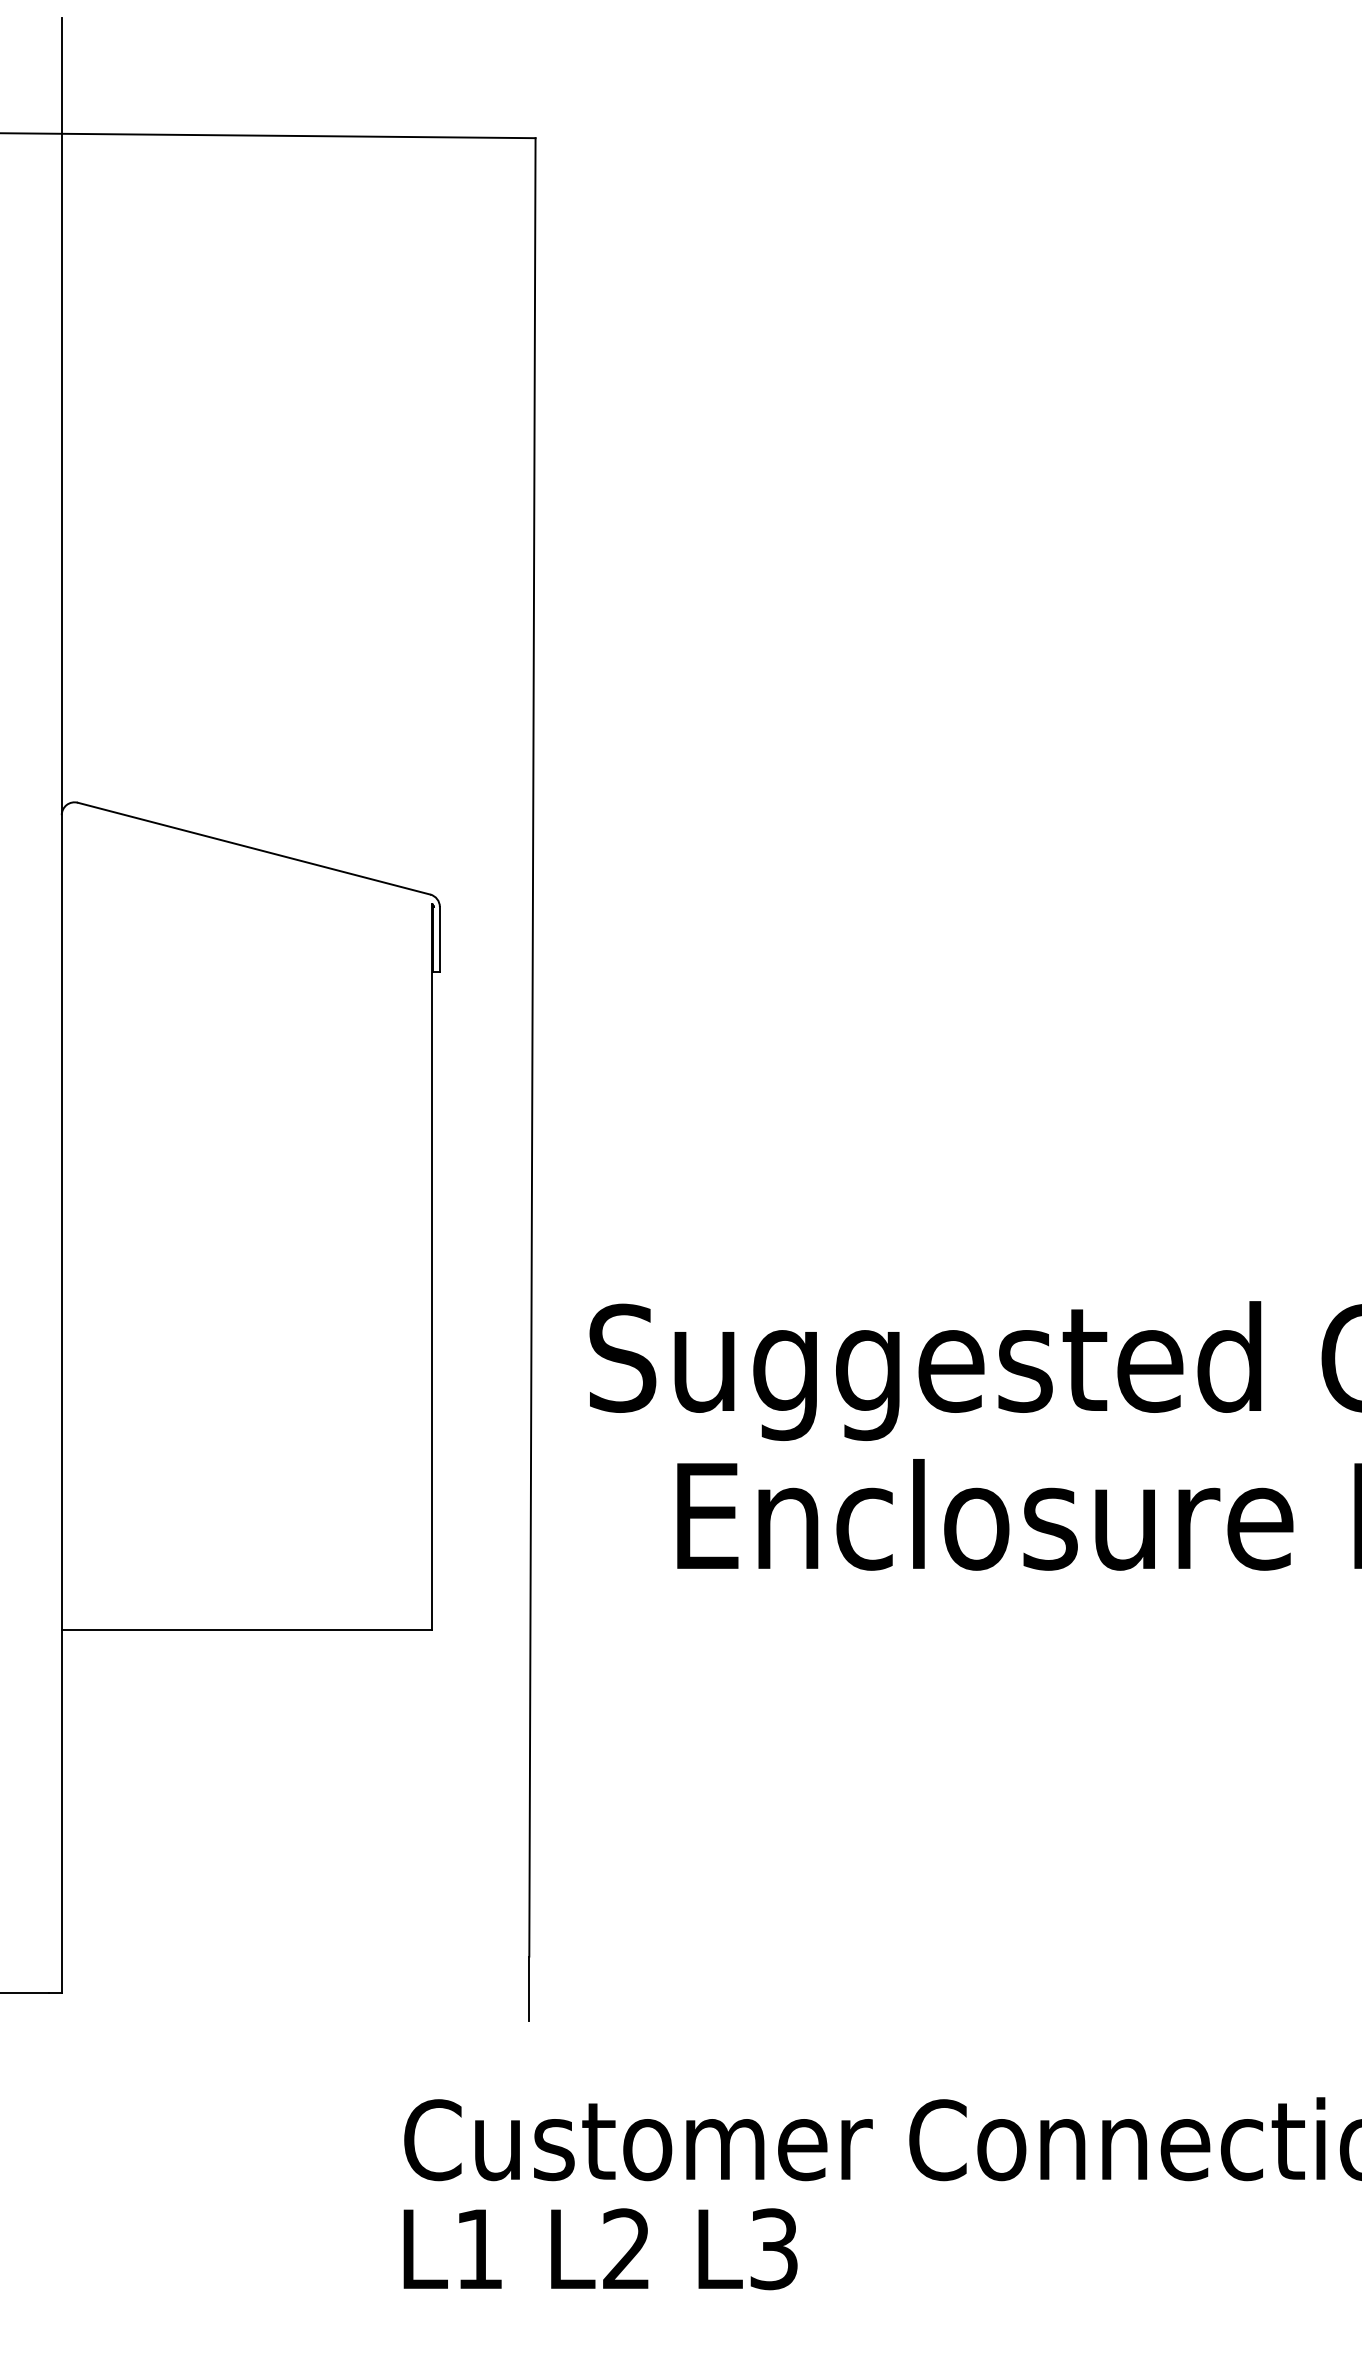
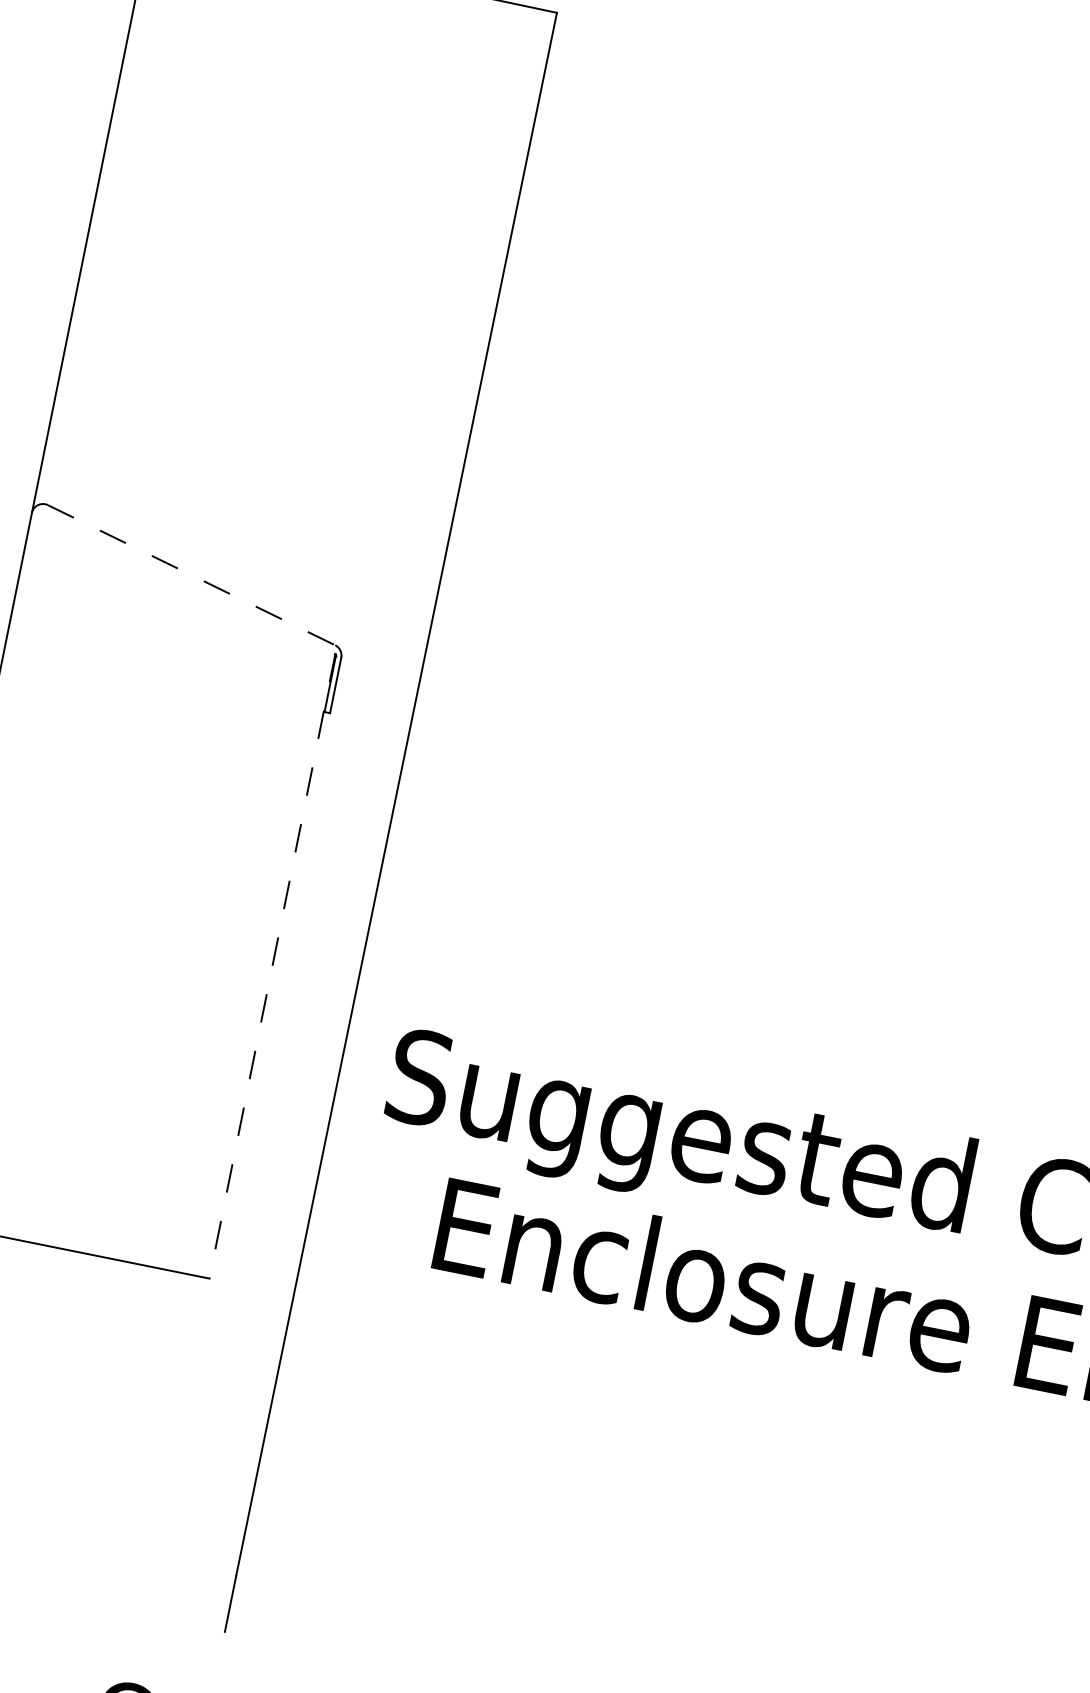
line: (254, 848) -> (191, 575), solid -> dashed
line: (432, 1267) -> (272, 966), solid -> dashed

